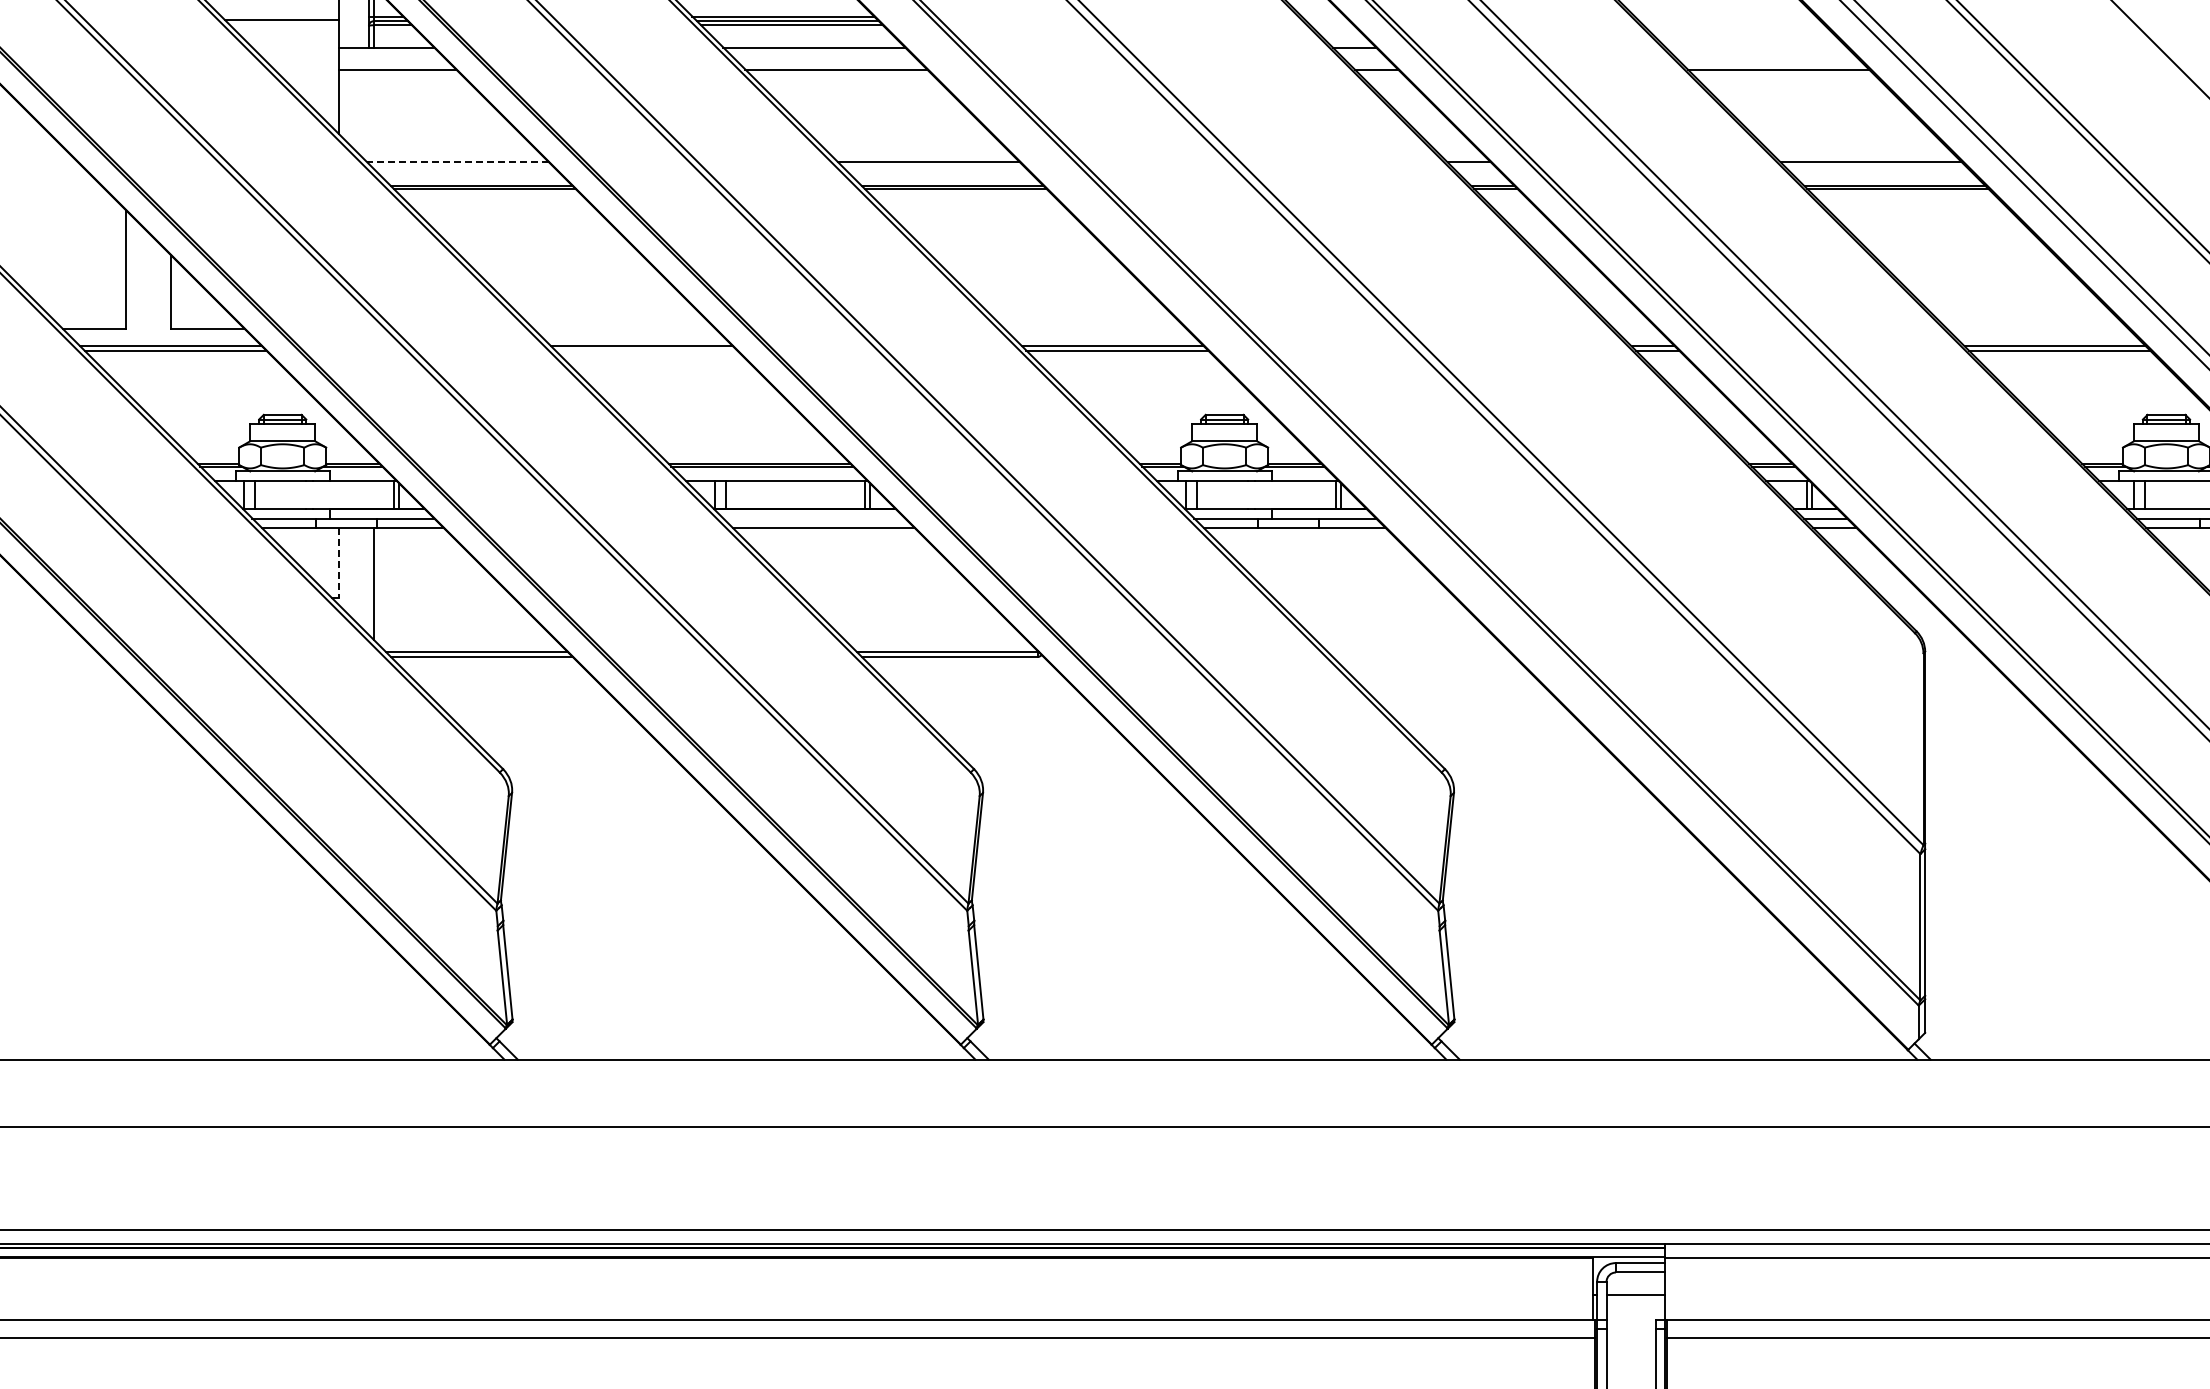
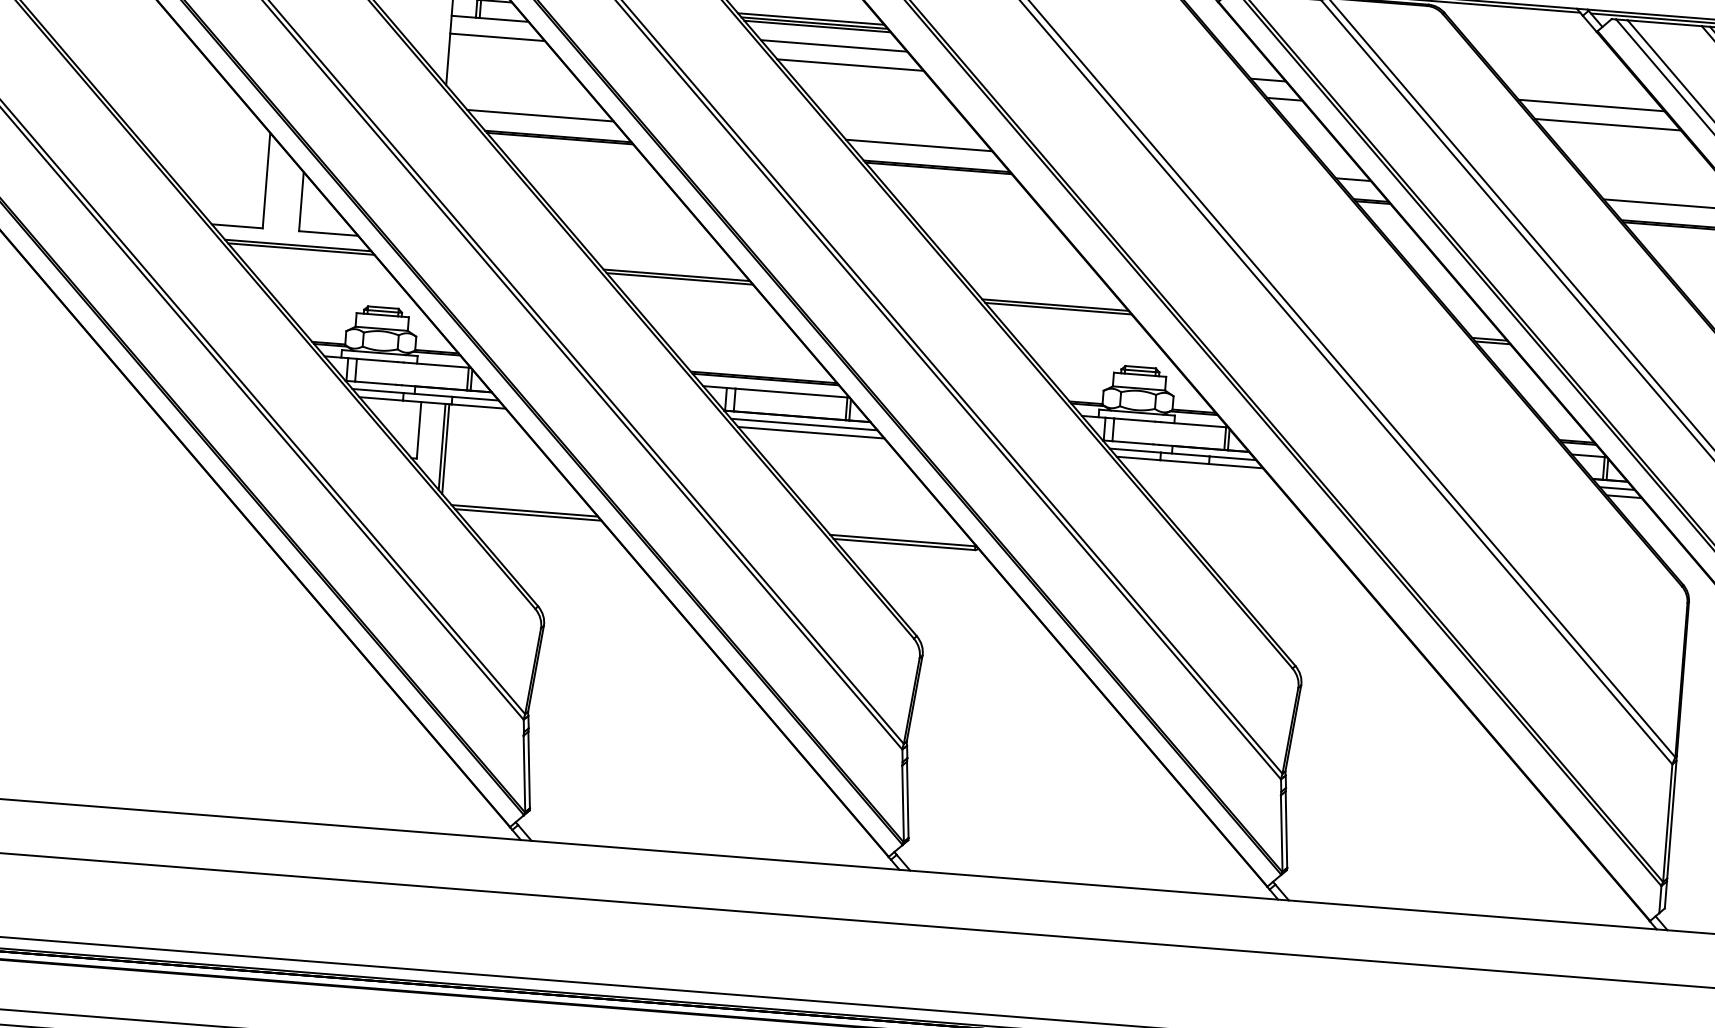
line: (1756, 47) -> (1591, 105), added
line: (458, 162) -> (540, 115), dashed -> solid
line: (646, 350) -> (679, 278), added
line: (814, 518) -> (804, 424), added
line: (338, 563) -> (418, 430), dashed -> solid
line: (368, 581) -> (441, 447), added

